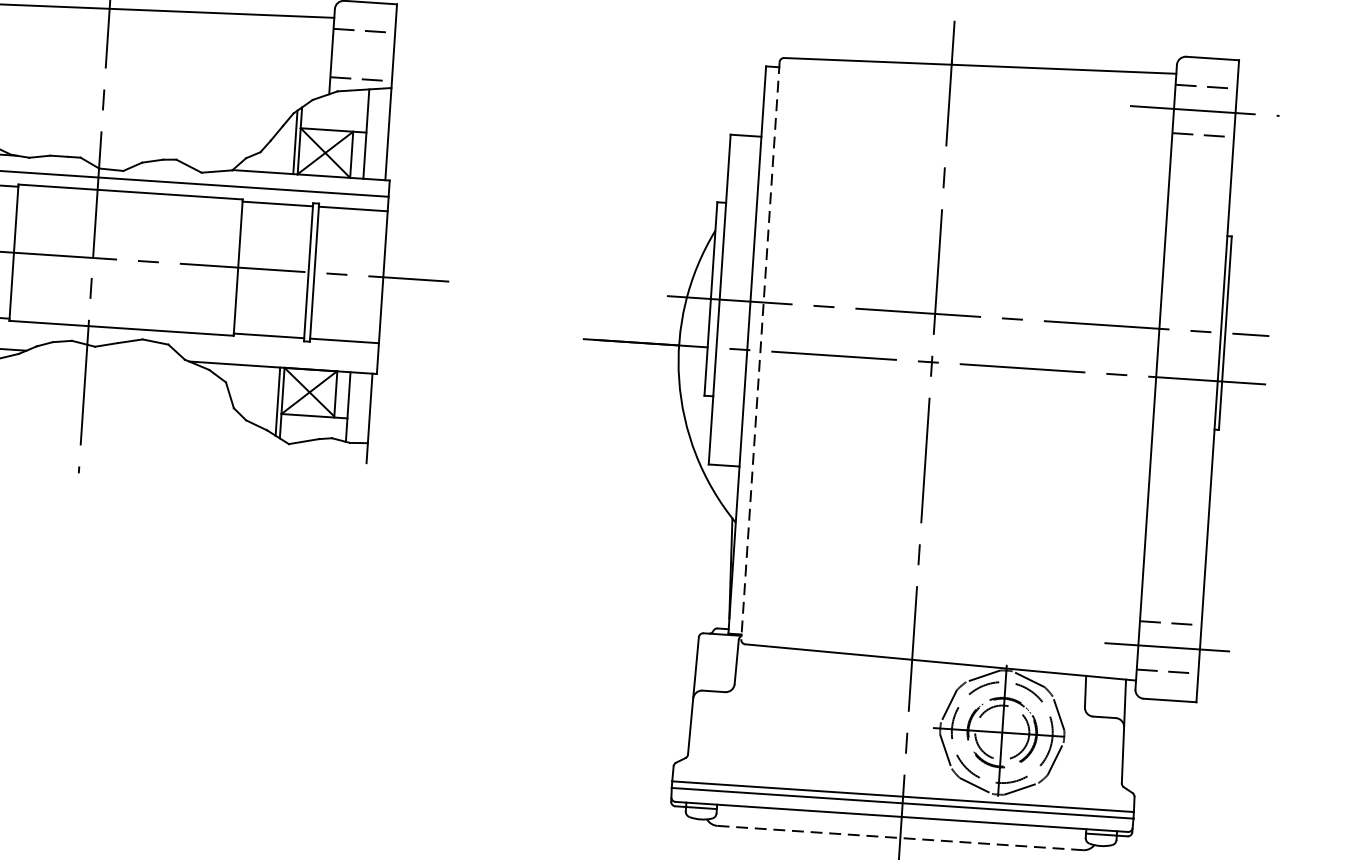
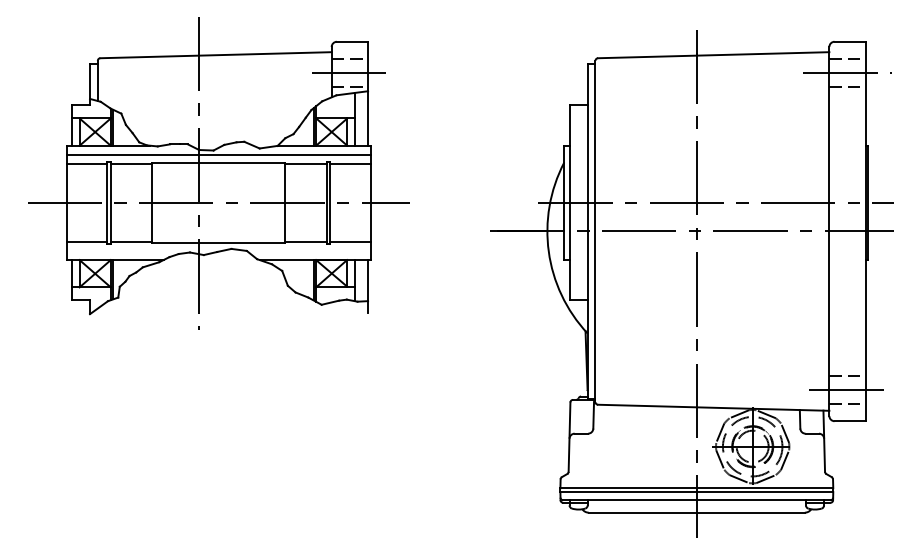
line: (362, 54) -> (349, 72), added
line: (760, 350) -> (595, 231), dashed -> solid
line: (901, 837) -> (697, 512), dashed -> solid

